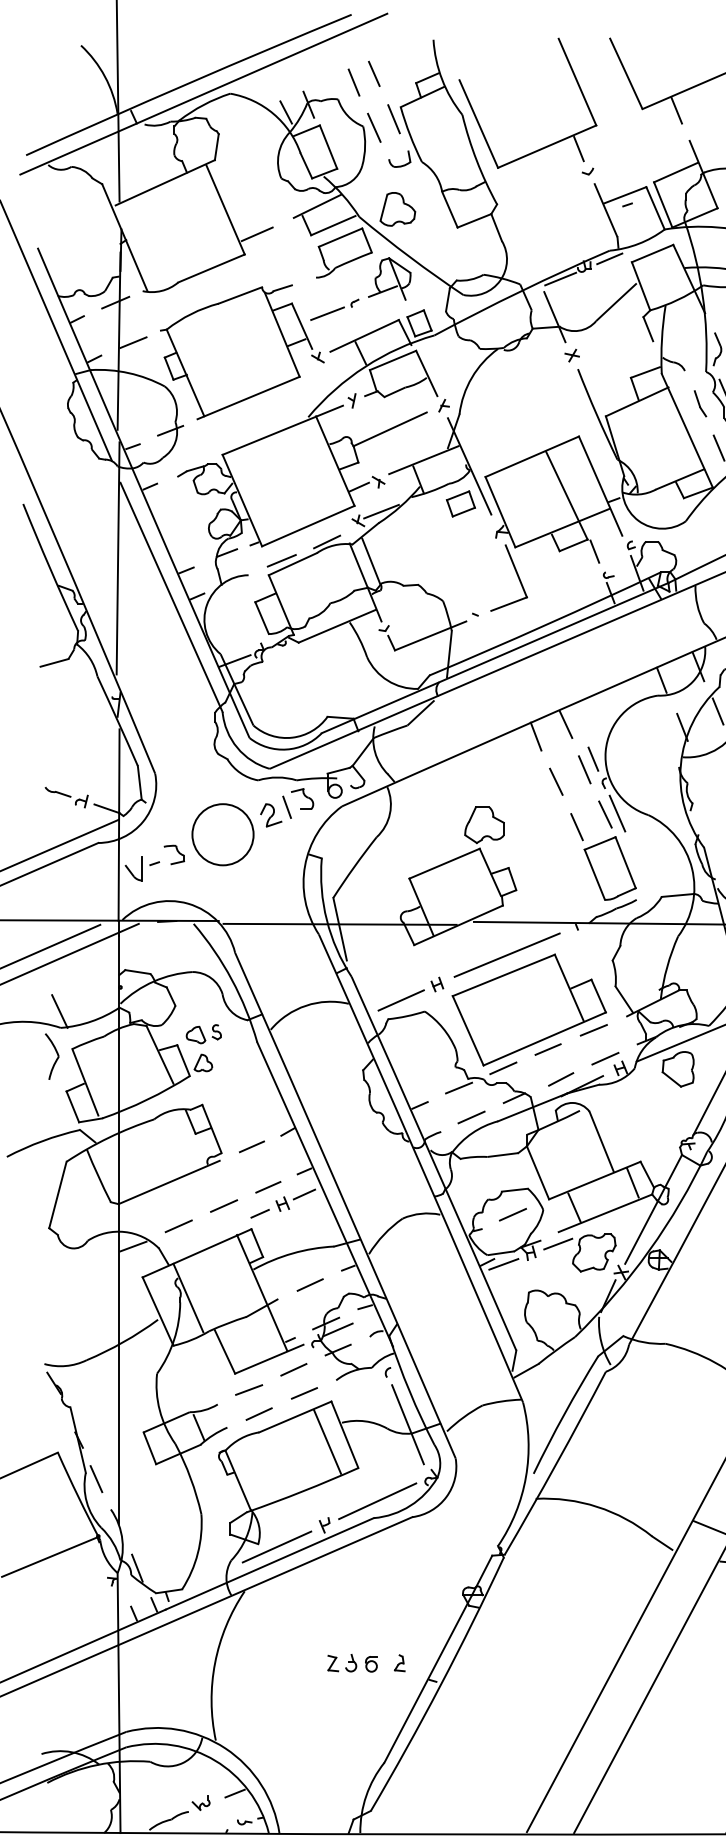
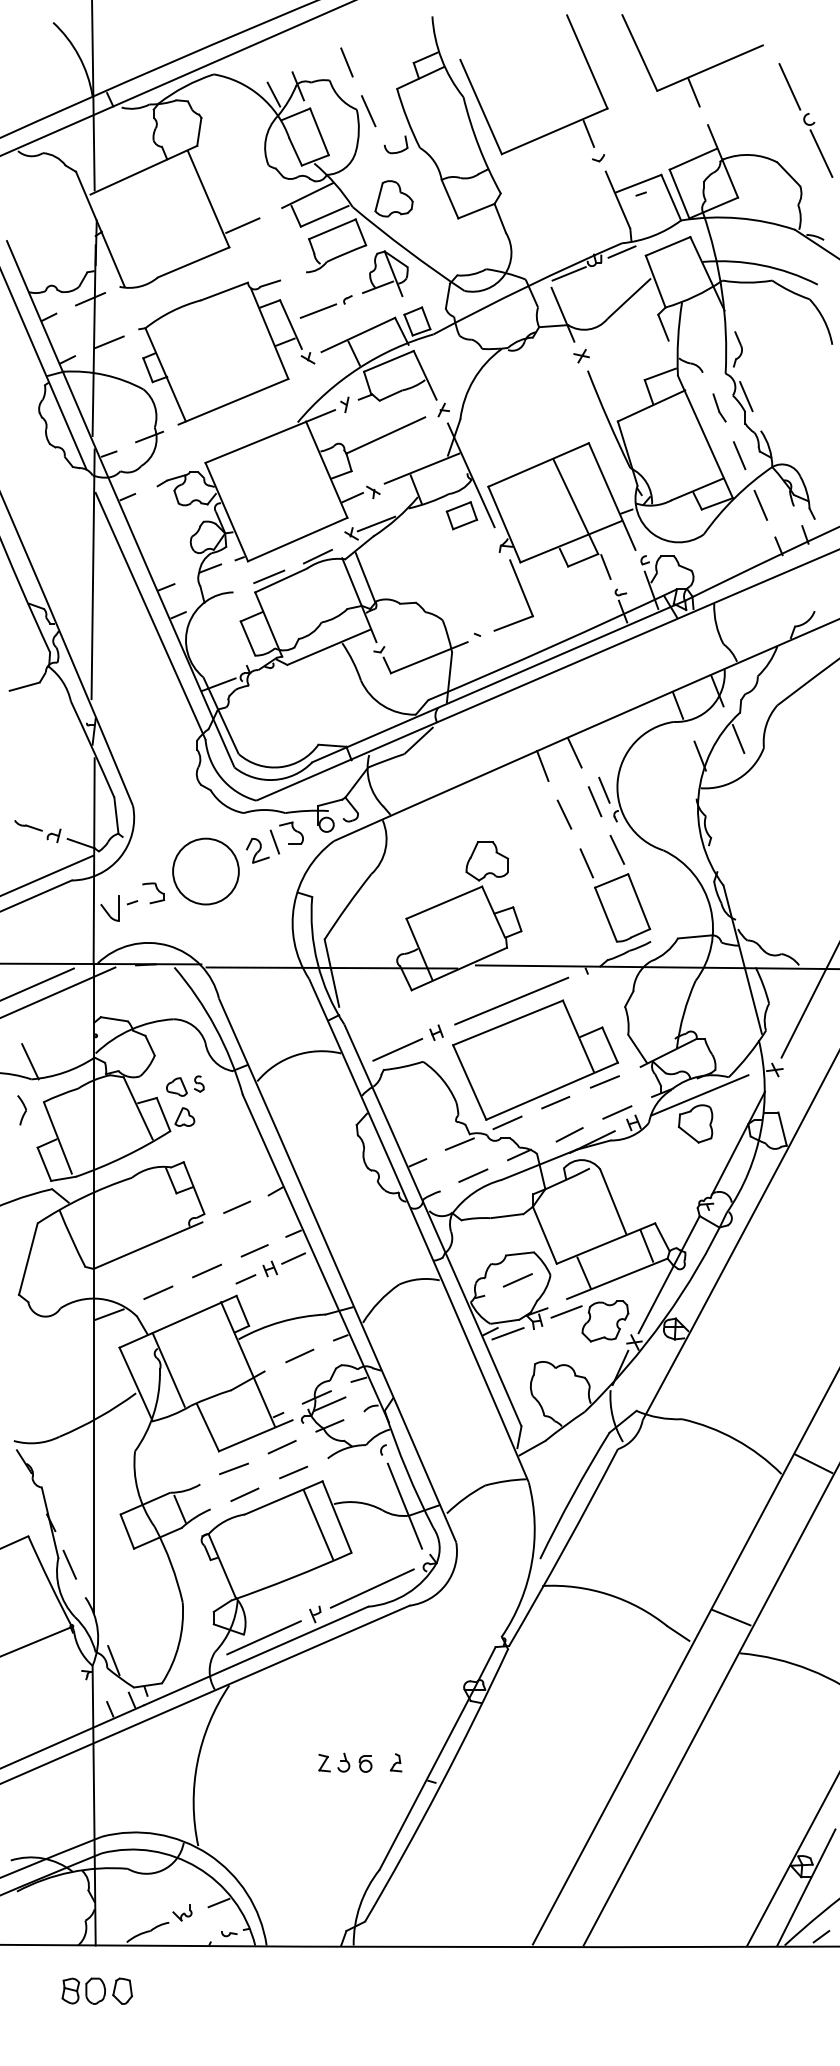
line: (374, 74) -> (368, 53), removed
line: (393, 118) -> (389, 101), removed
line: (617, 813) -> (630, 848), removed
part: (51, 1056) -> (21, 1110), size x0.6

